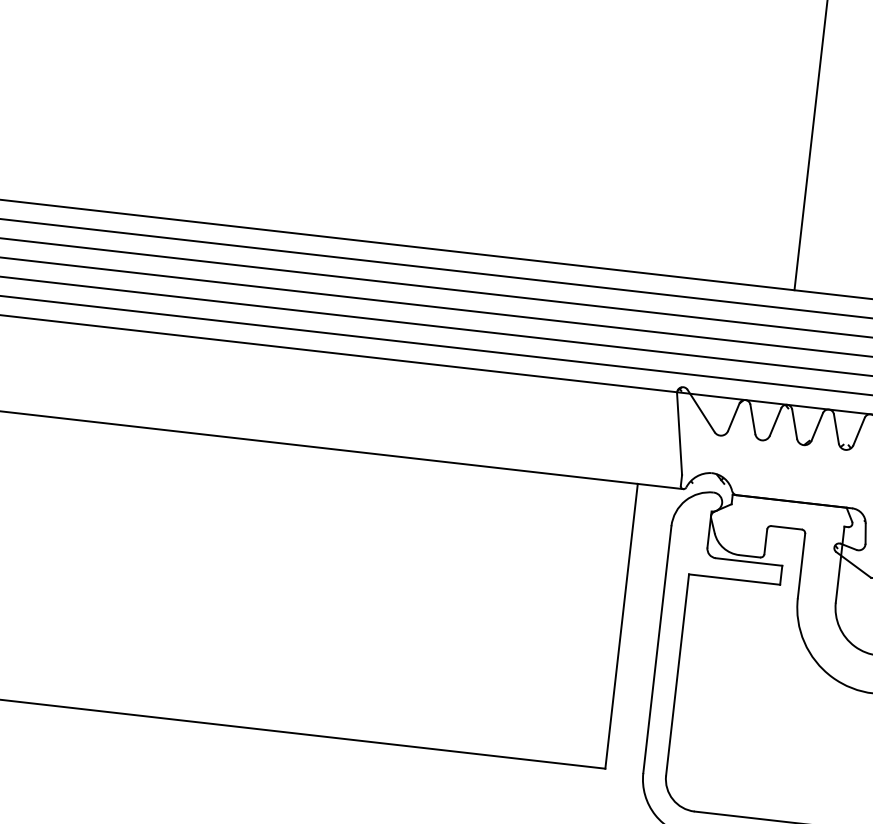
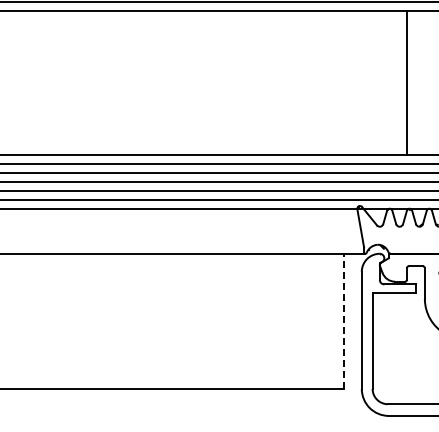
line: (620, 626) -> (343, 321), solid -> dashed

